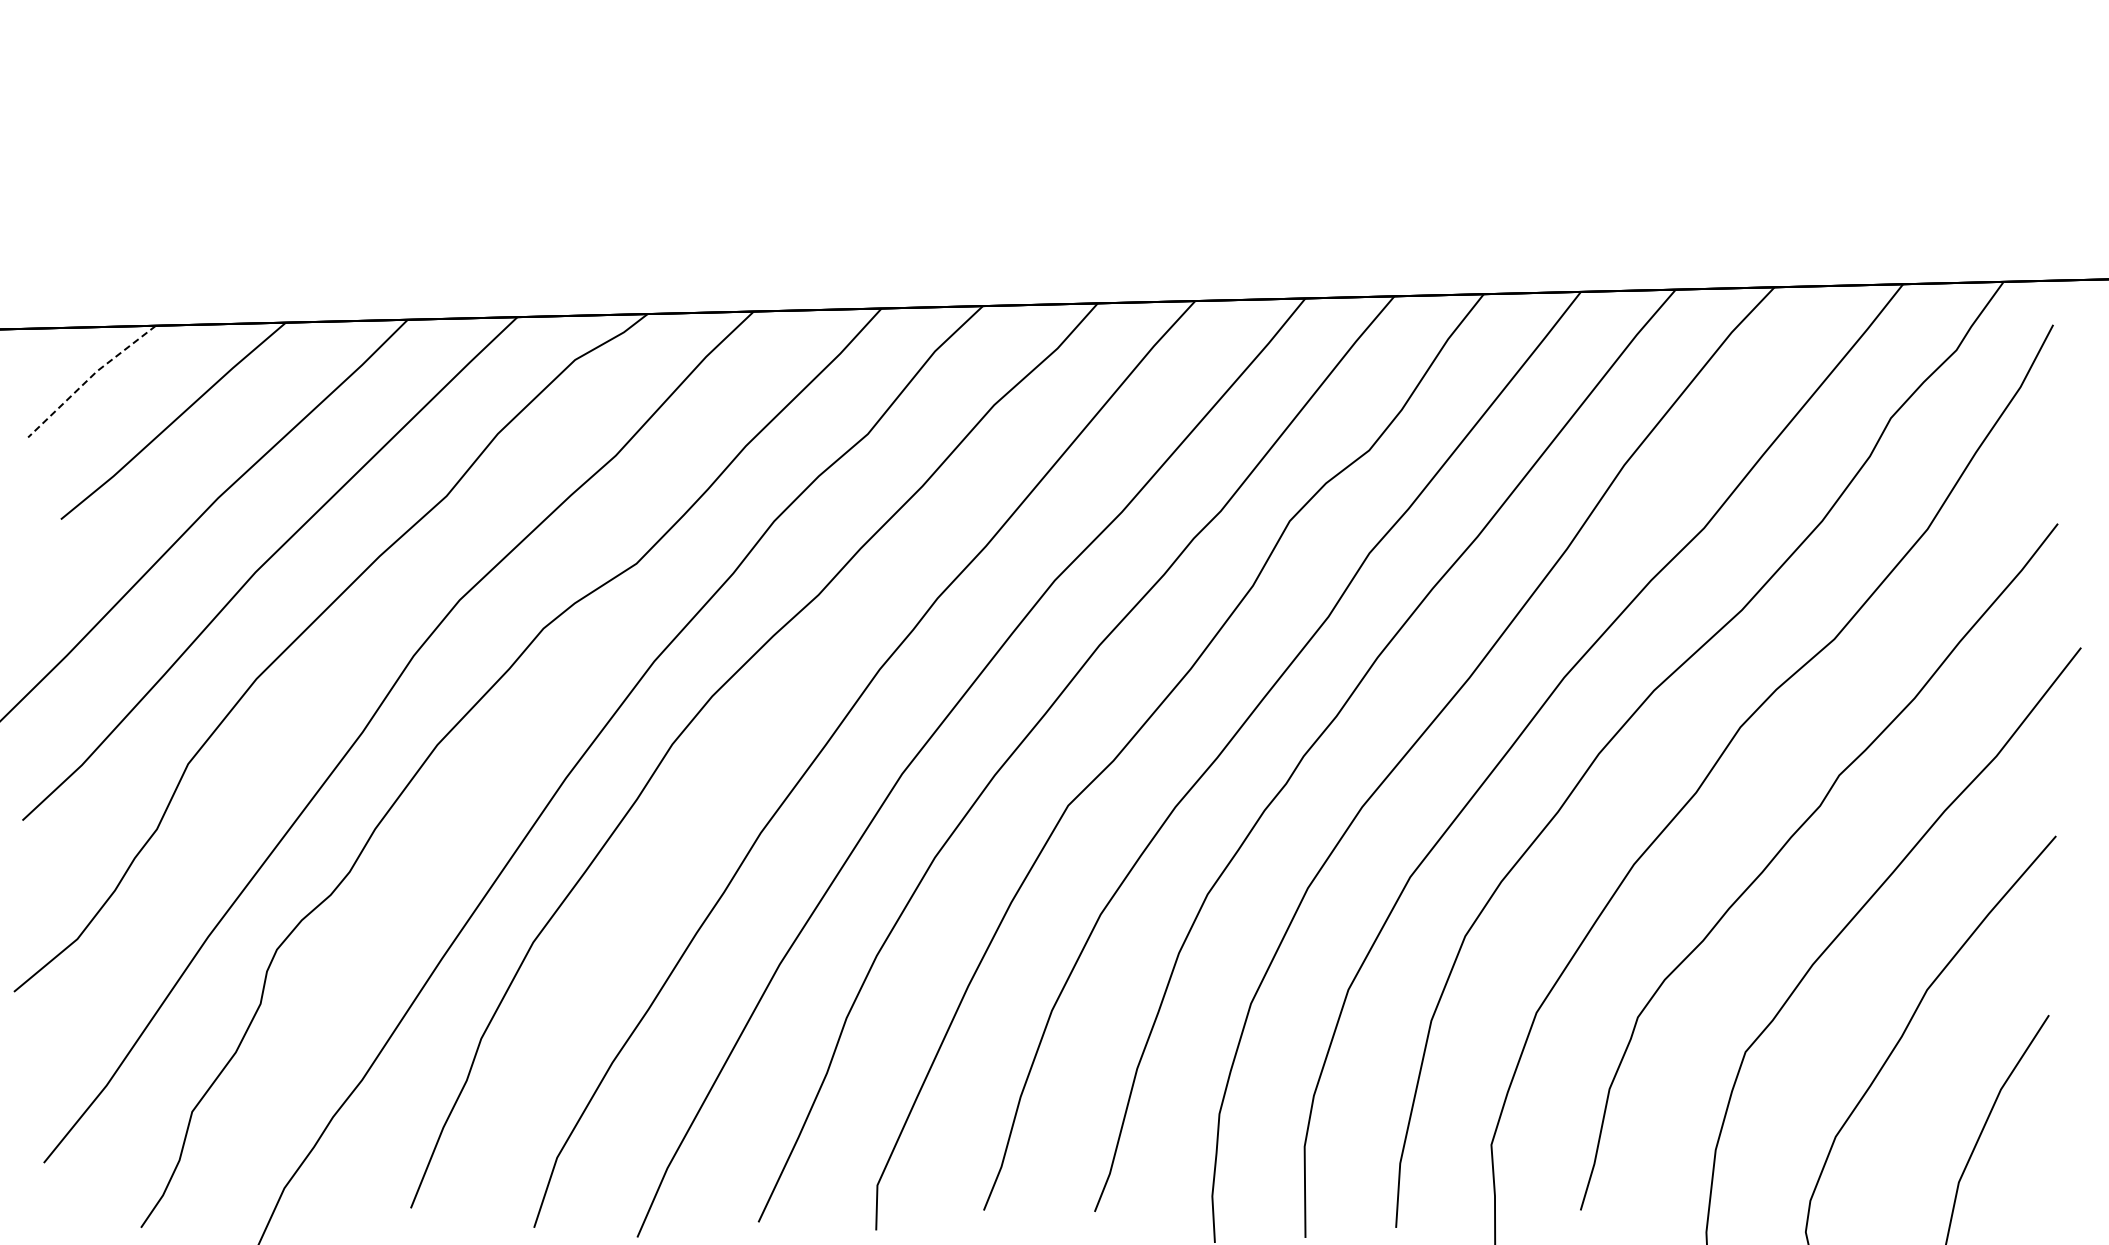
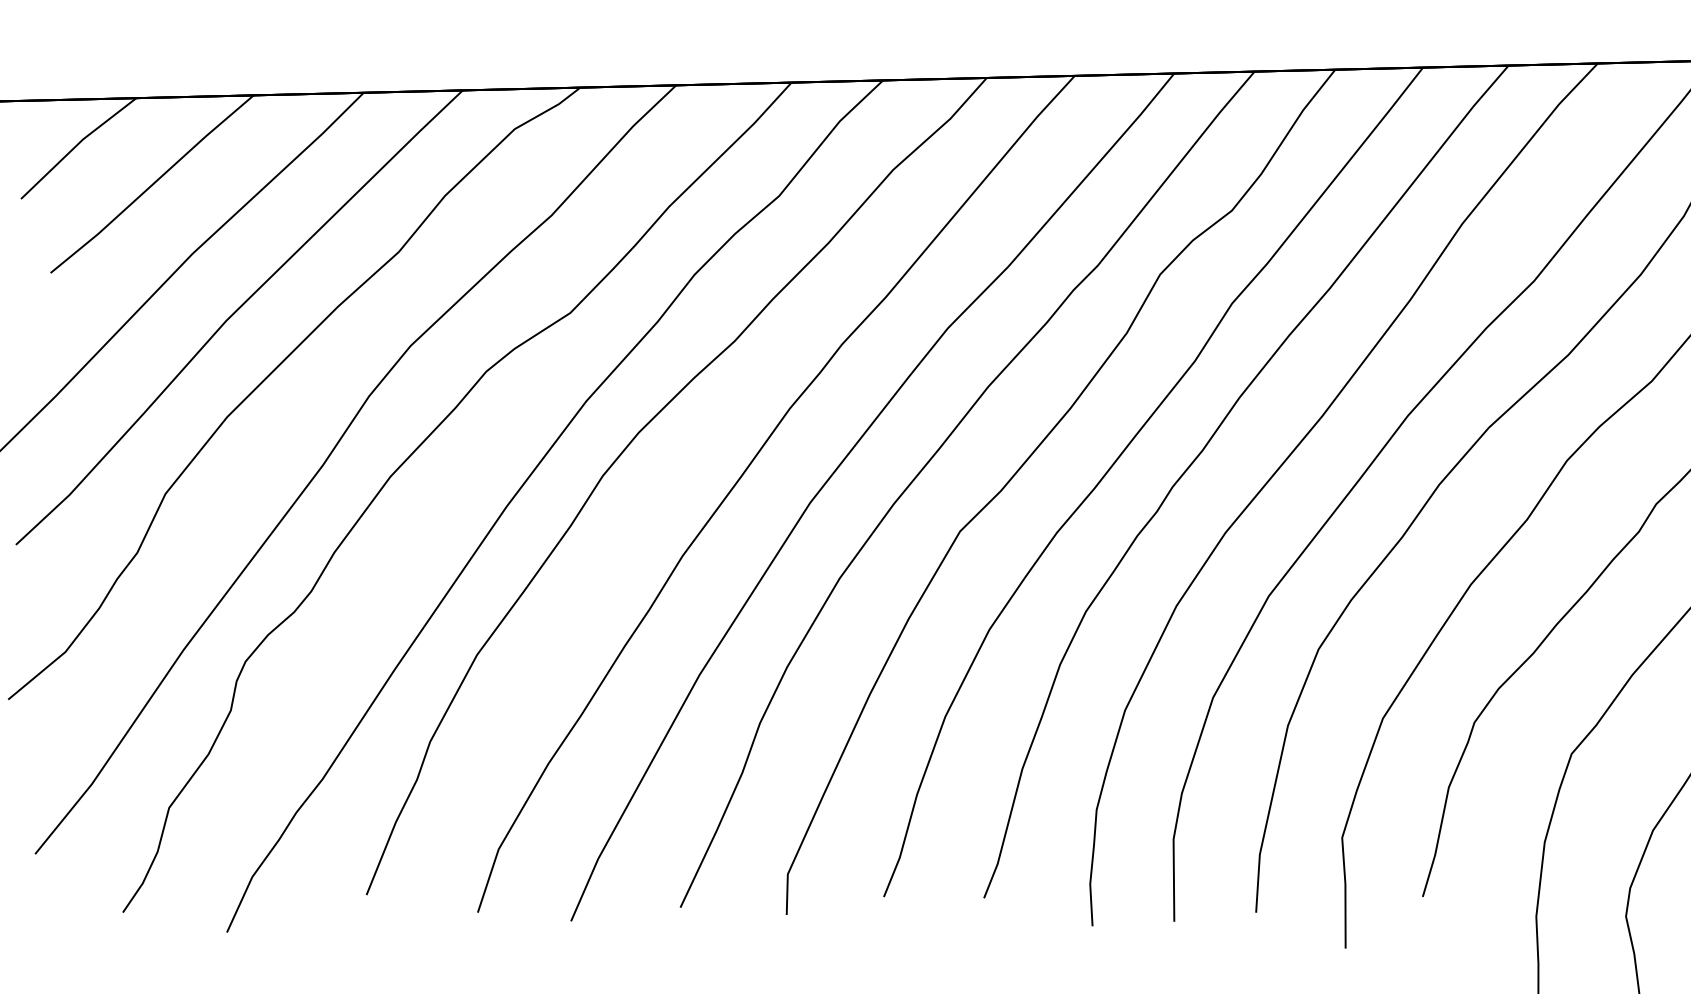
line: (89, 378) -> (76, 145), dashed -> solid

